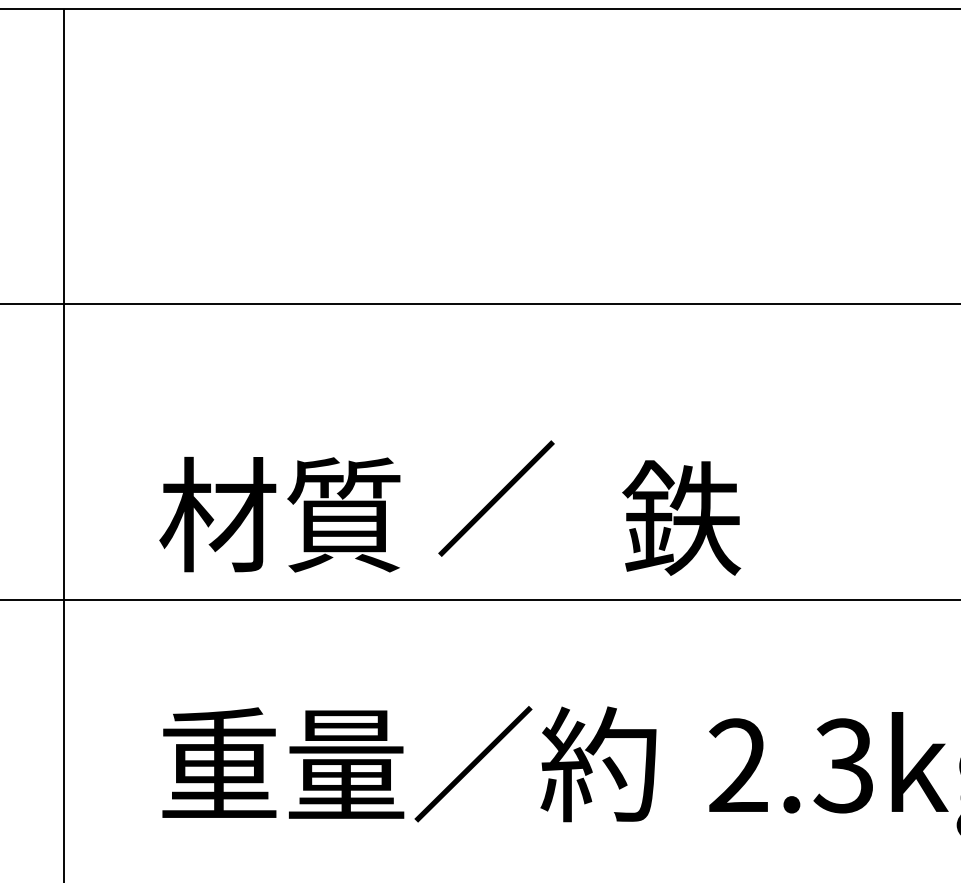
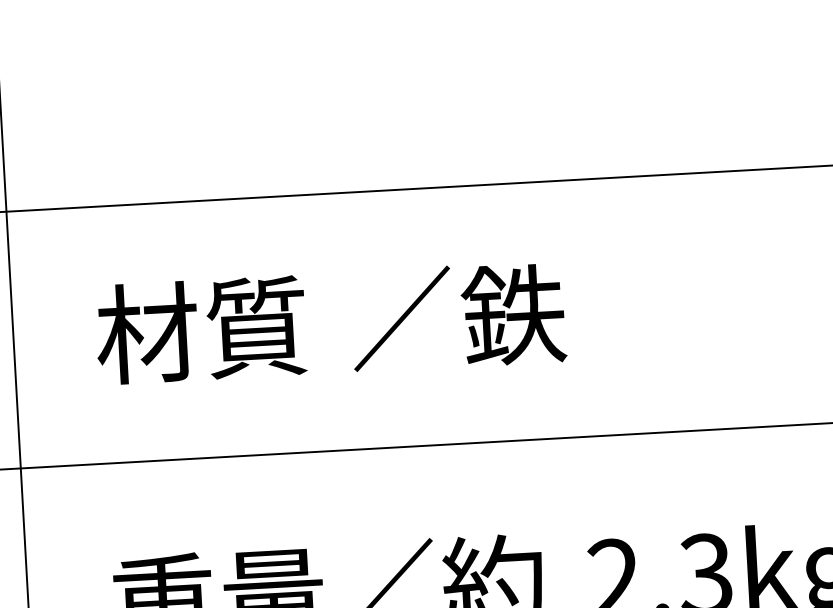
text: (496, 498) -> (402, 318), moved
text: (279, 514) -> (200, 329), moved
text: (681, 517) -> (513, 314), moved

